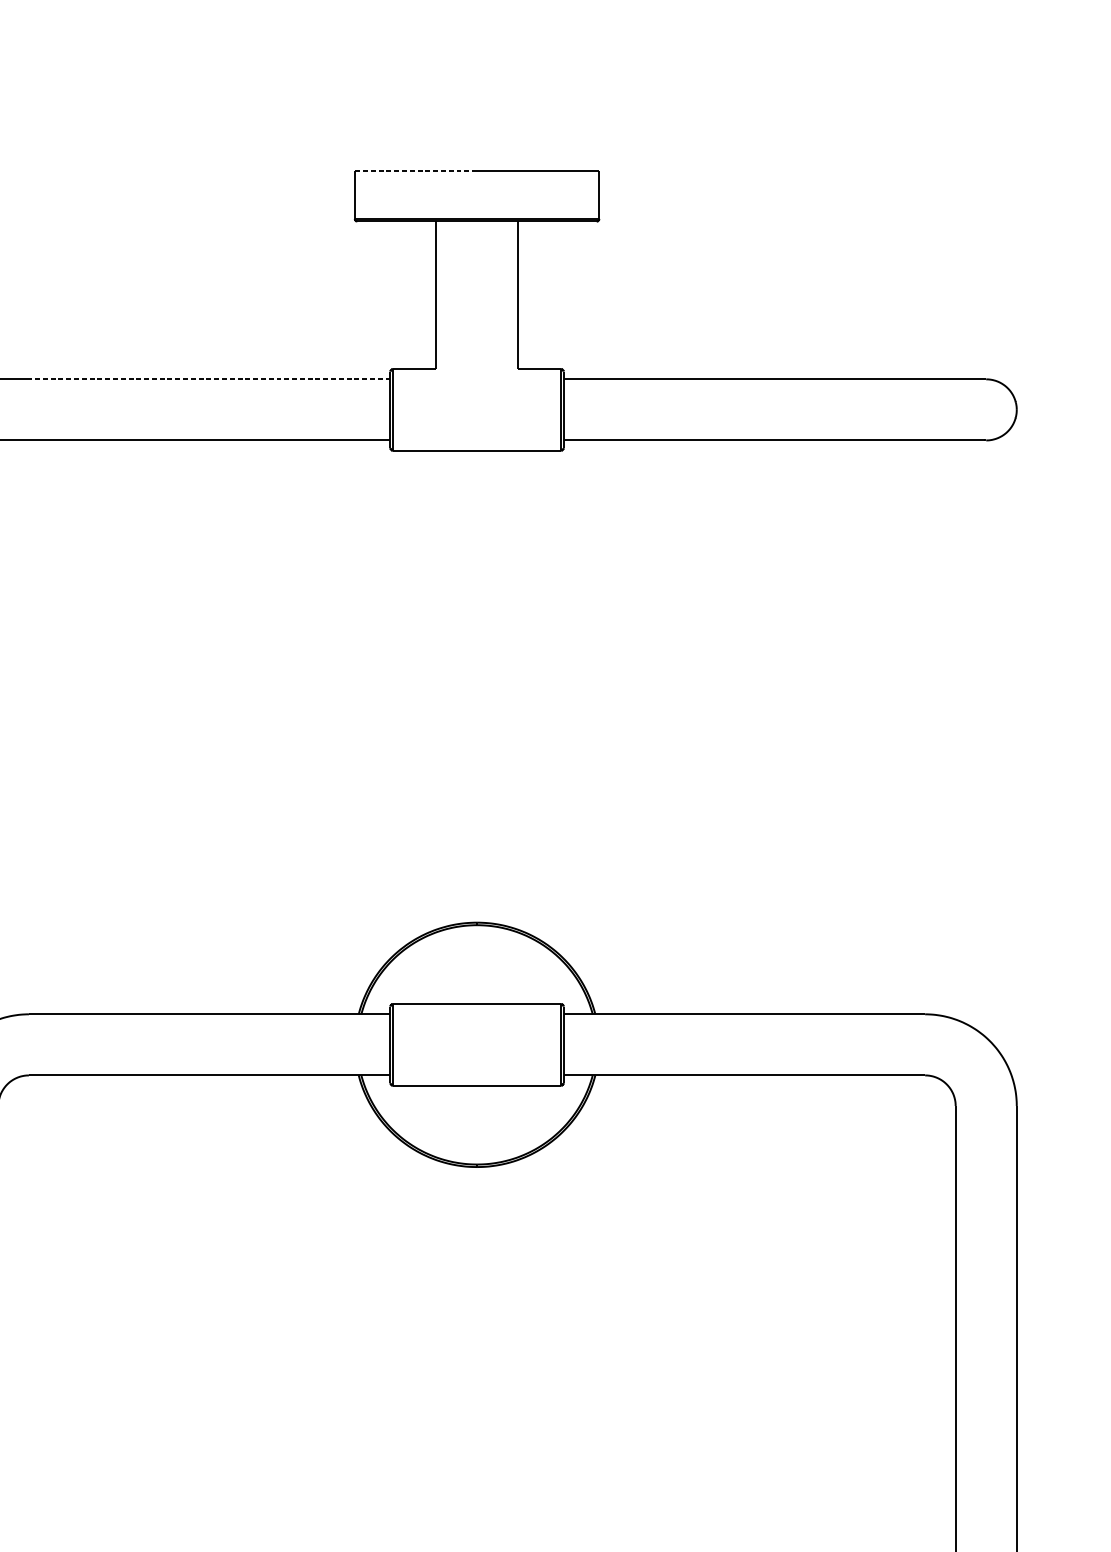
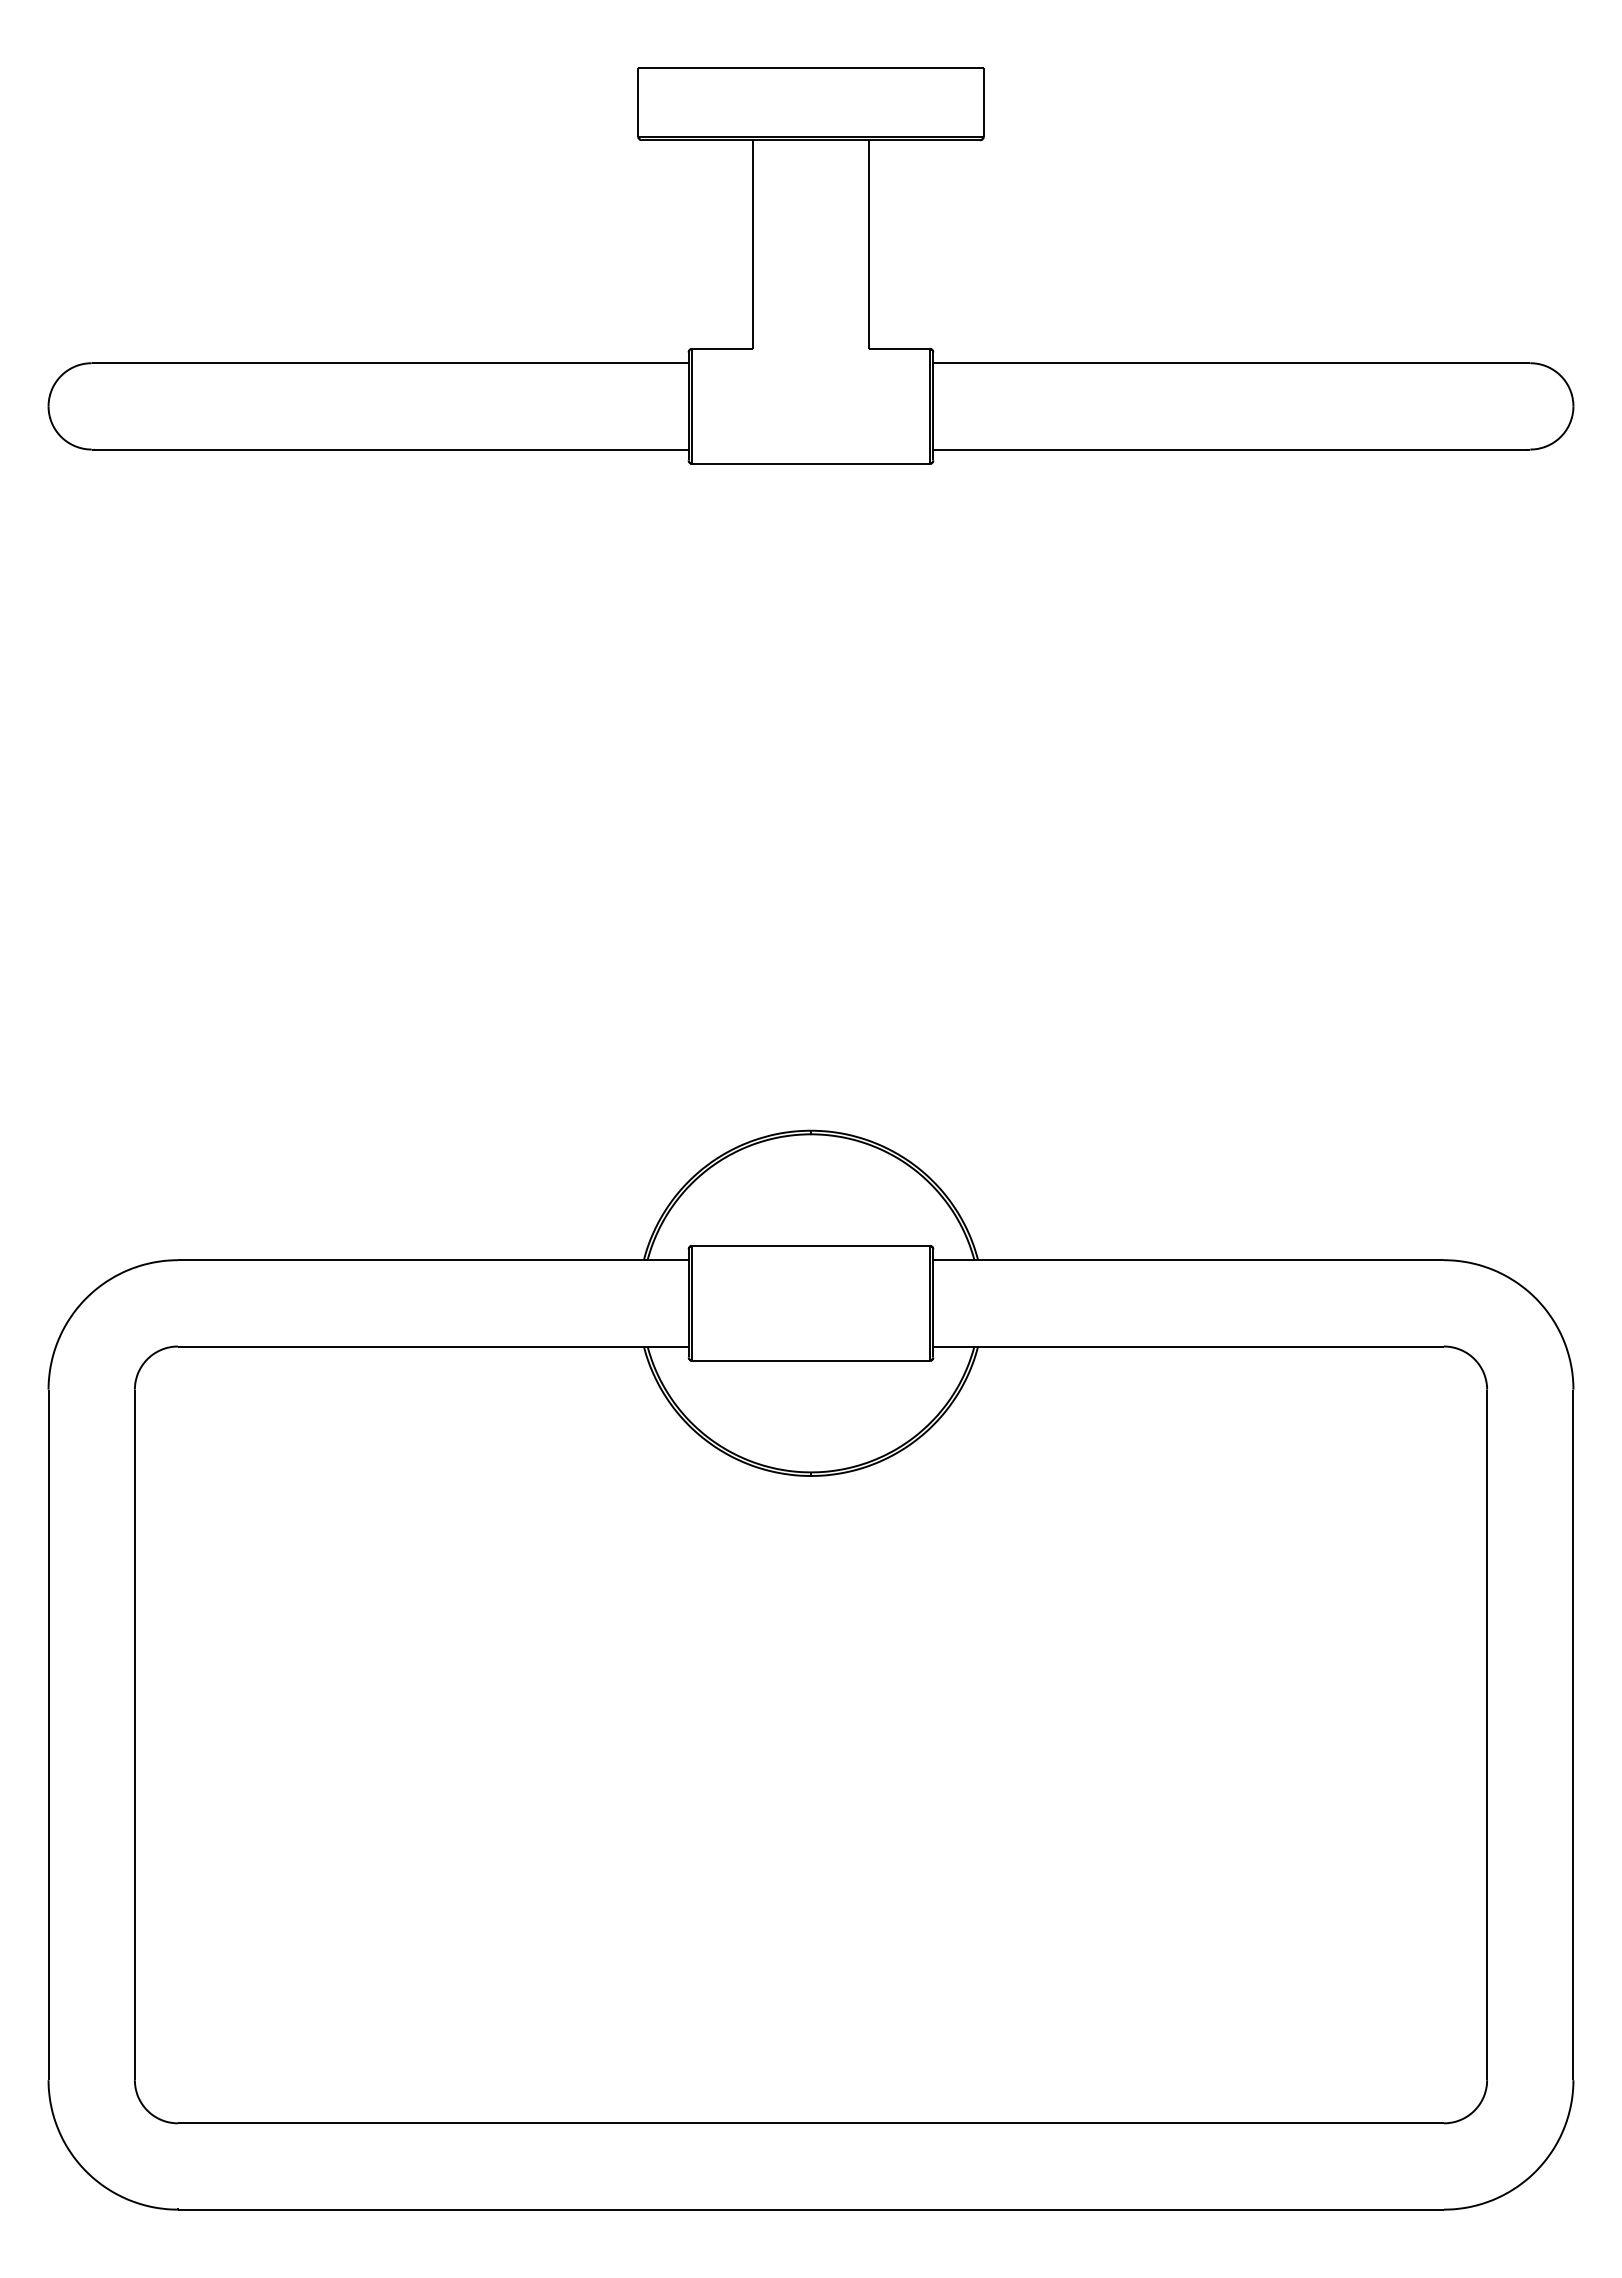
line: (415, 170) -> (724, 68), dashed -> solid
line: (209, 379) -> (432, 363), dashed -> solid

